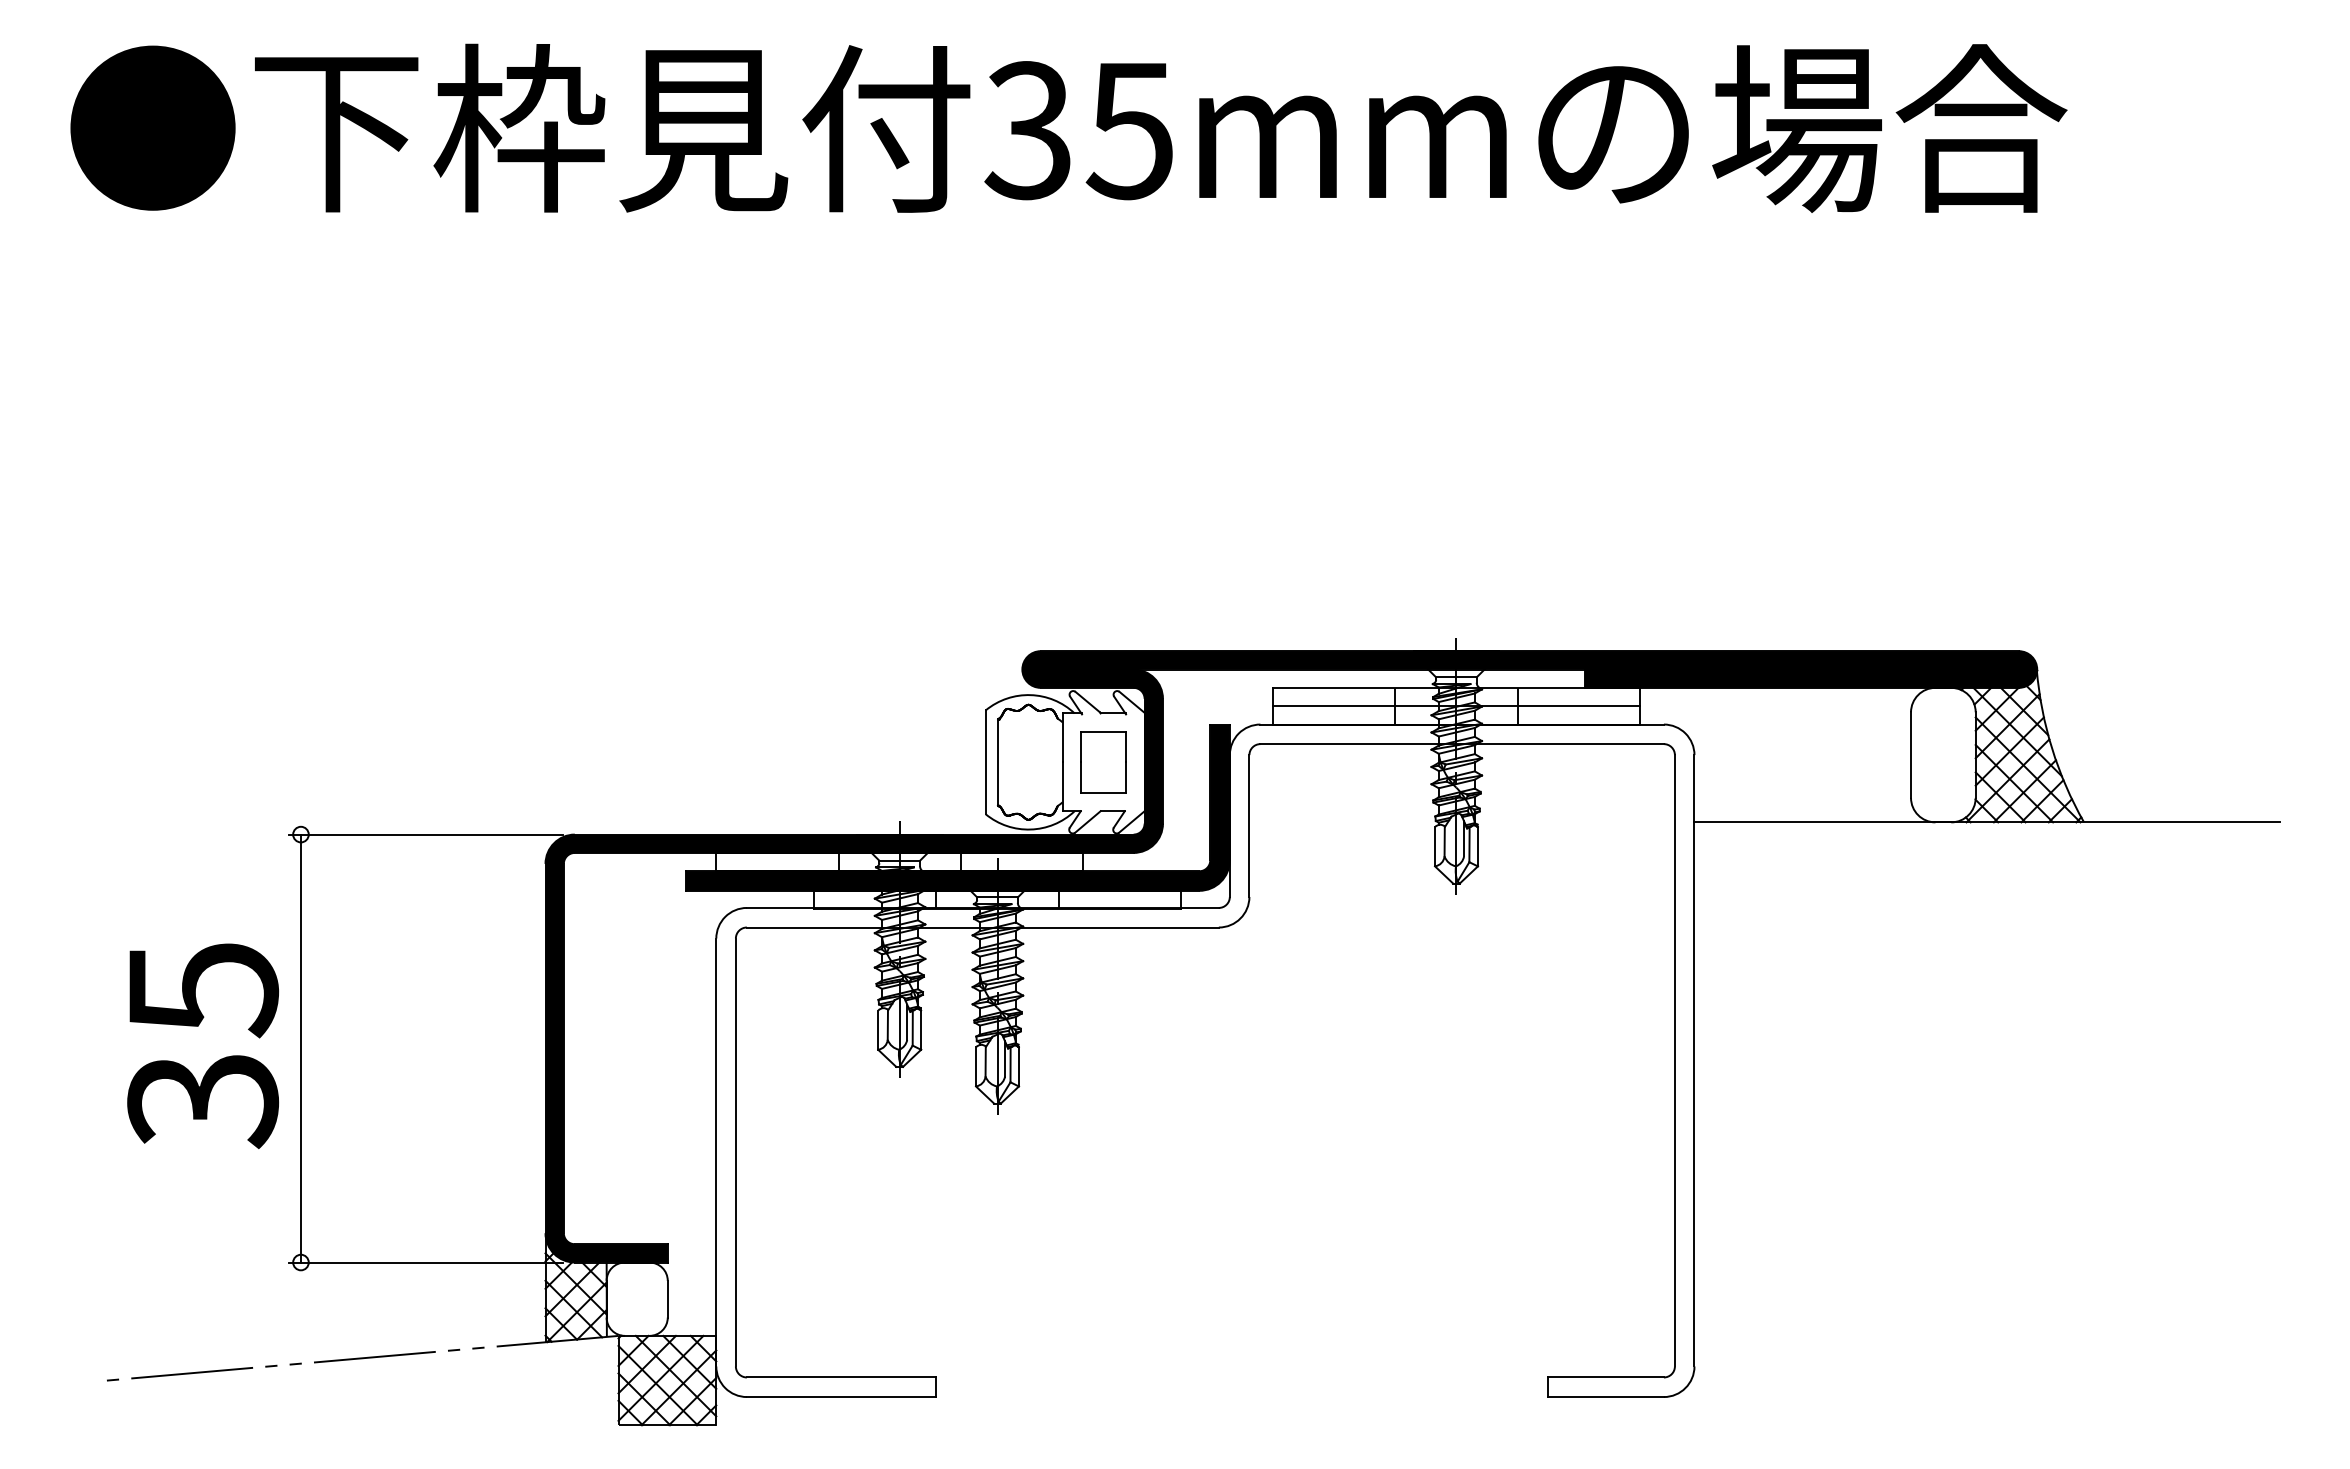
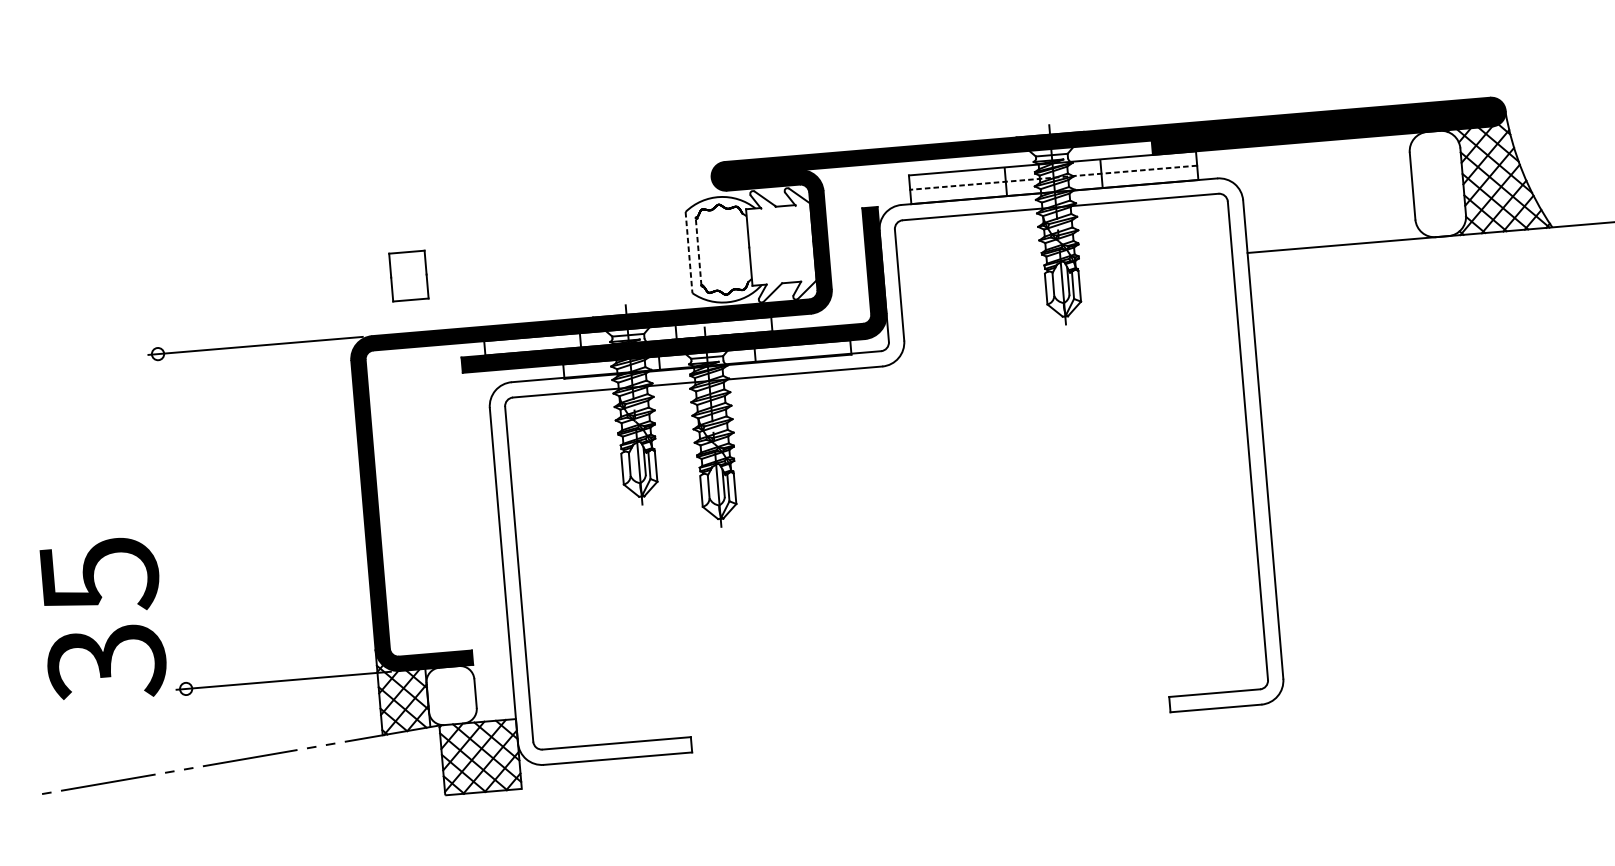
line: (1455, 706) -> (1052, 178), solid -> dashed
line: (997, 761) -> (698, 251), solid -> dashed
line: (985, 762) -> (688, 252), solid -> dashed
part: (1103, 762) -> (408, 276), moved
text: (202, 1046) -> (102, 620), moved
line: (300, 1048) -> (171, 521), removed

